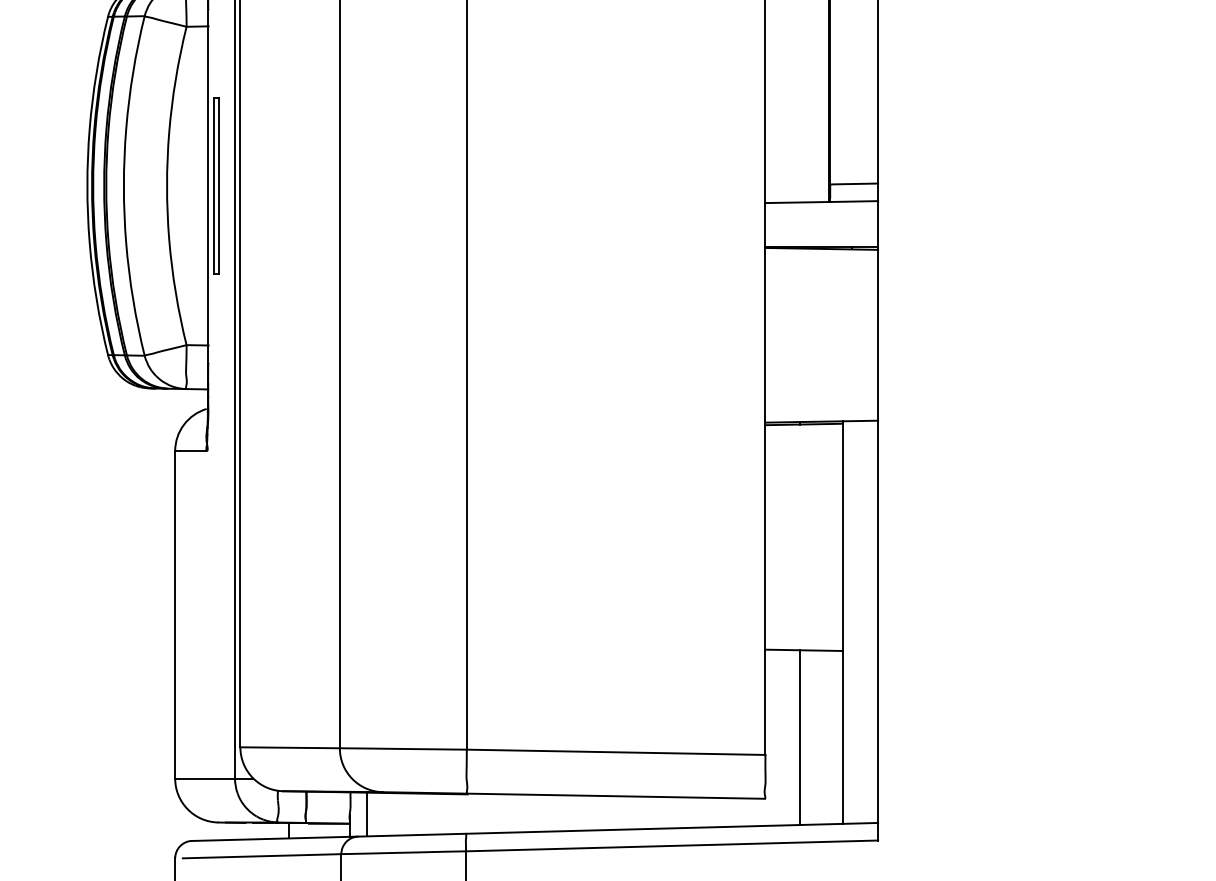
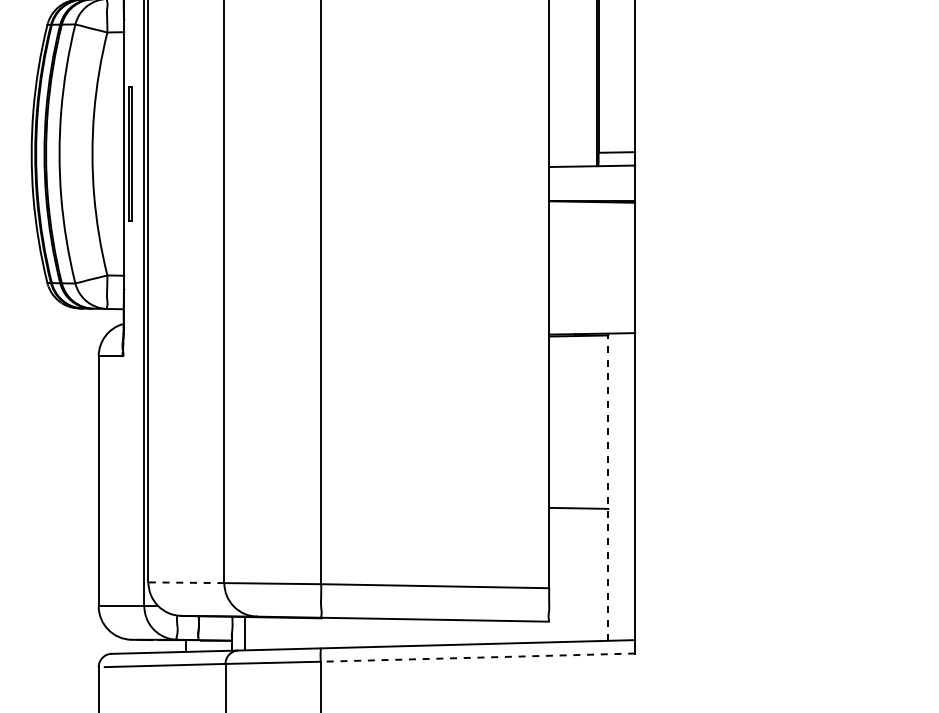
line: (843, 622) -> (608, 487), solid -> dashed
line: (799, 736) -> (575, 574), removed
line: (290, 747) -> (186, 582), solid -> dashed
line: (671, 845) -> (477, 657), solid -> dashed

